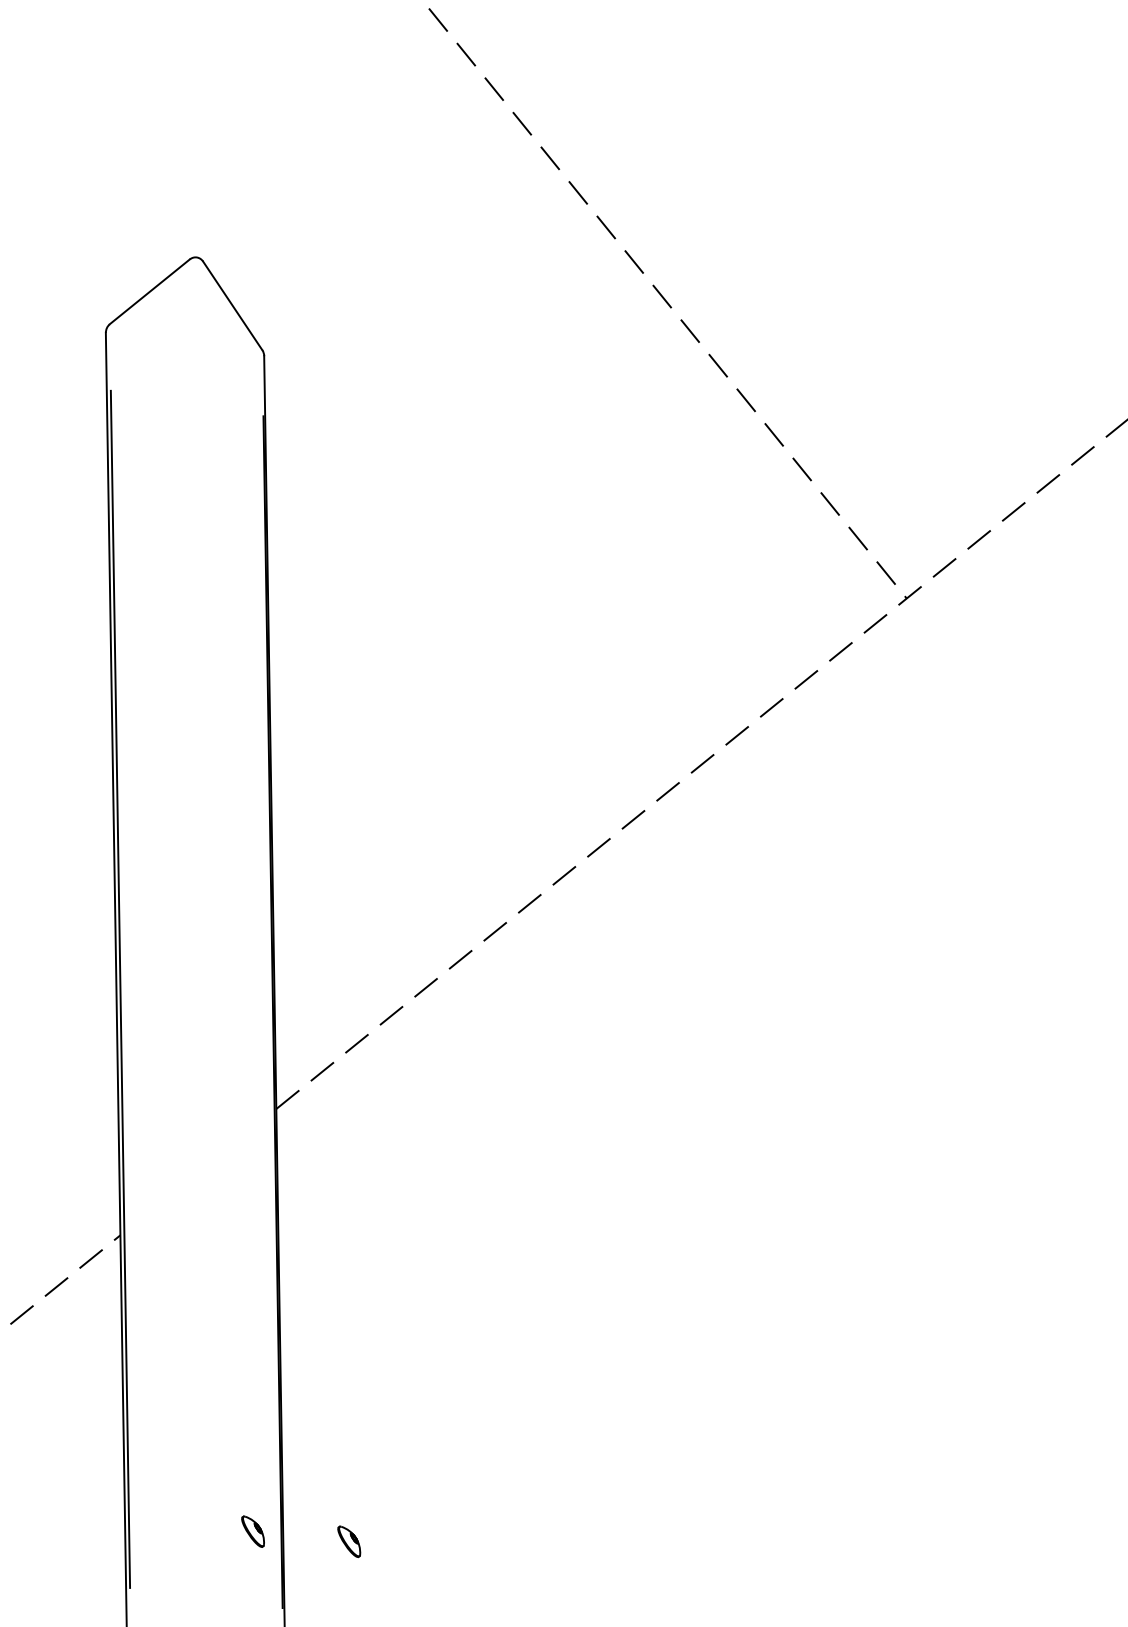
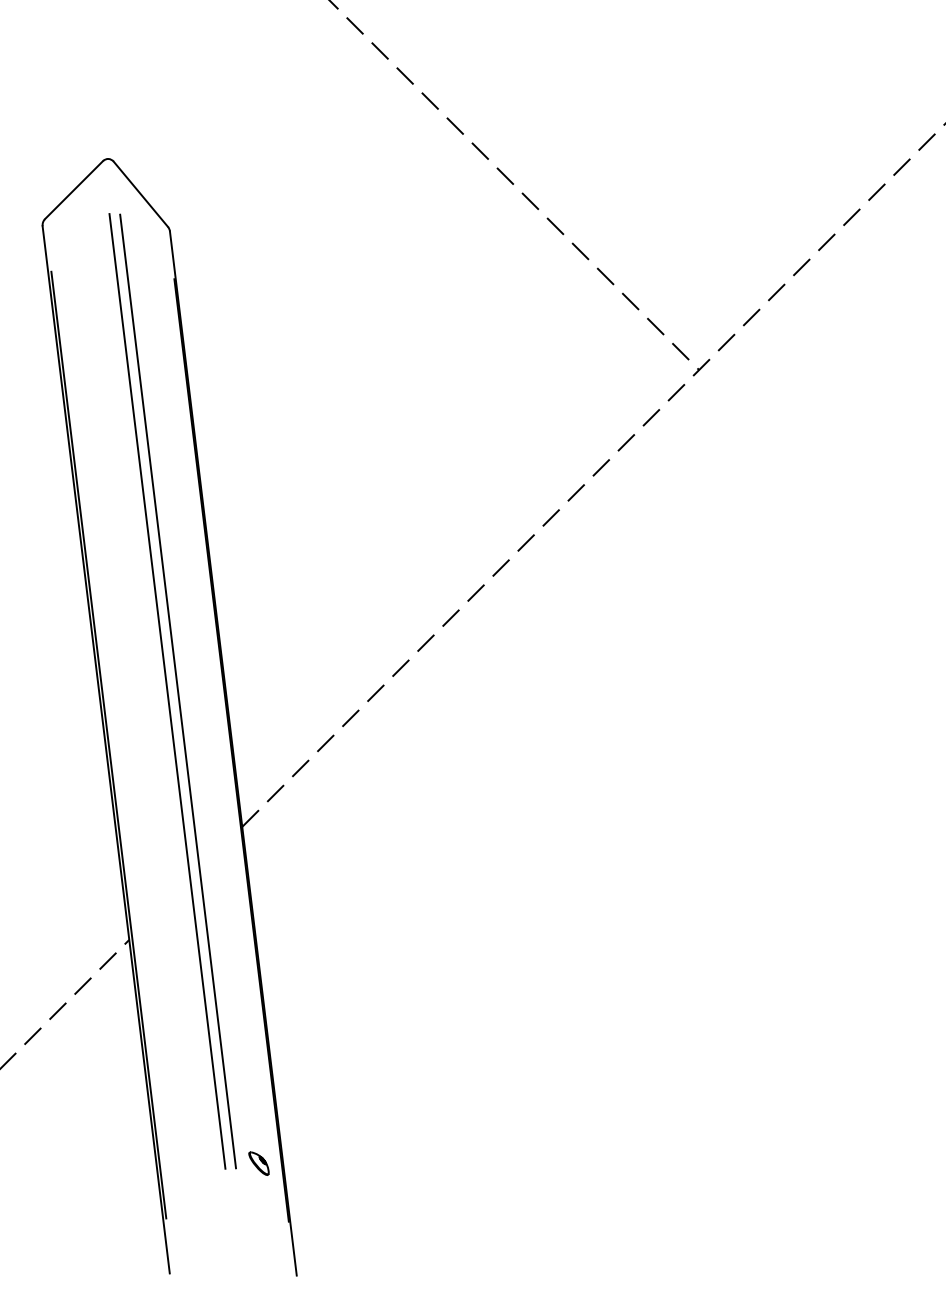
line: (200, 930) -> (167, 691), added
line: (214, 931) -> (178, 691), added
part: (348, 1541) -> (335, 1163), removed

